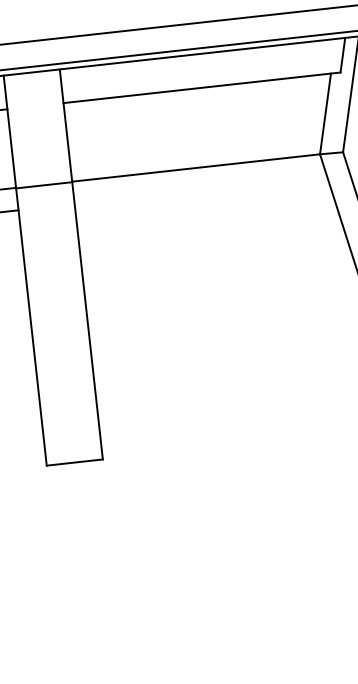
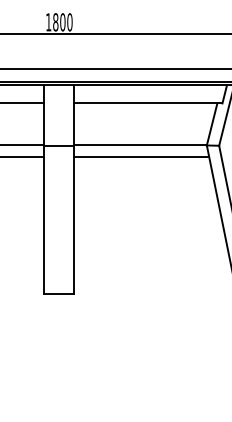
line: (200, 190) -> (141, 157), added

